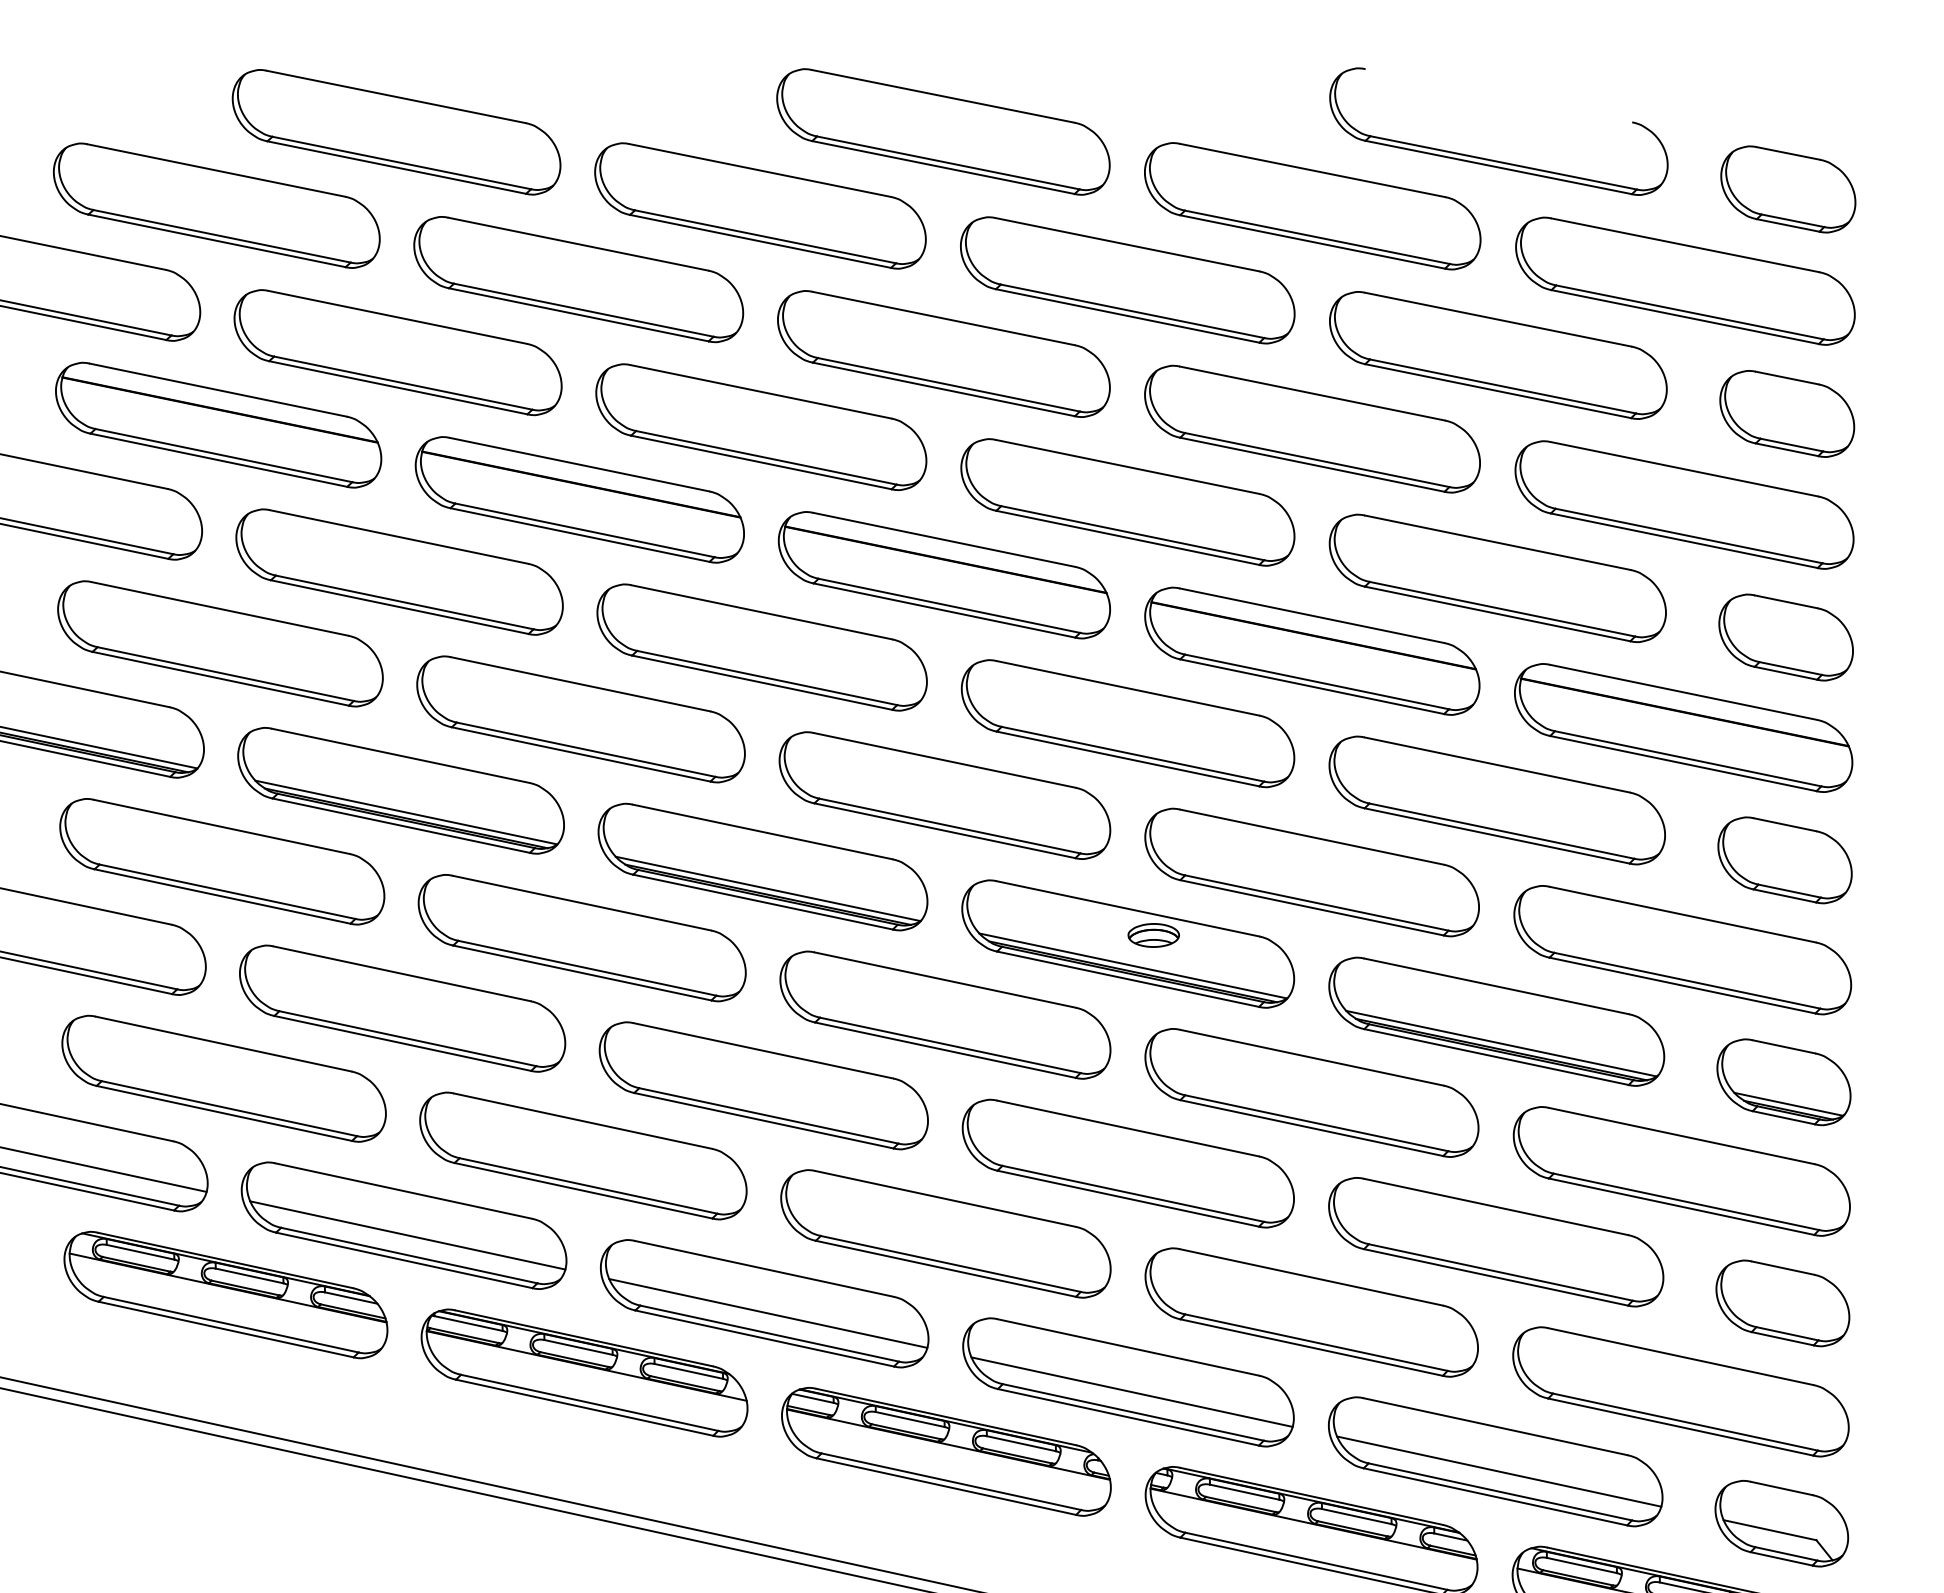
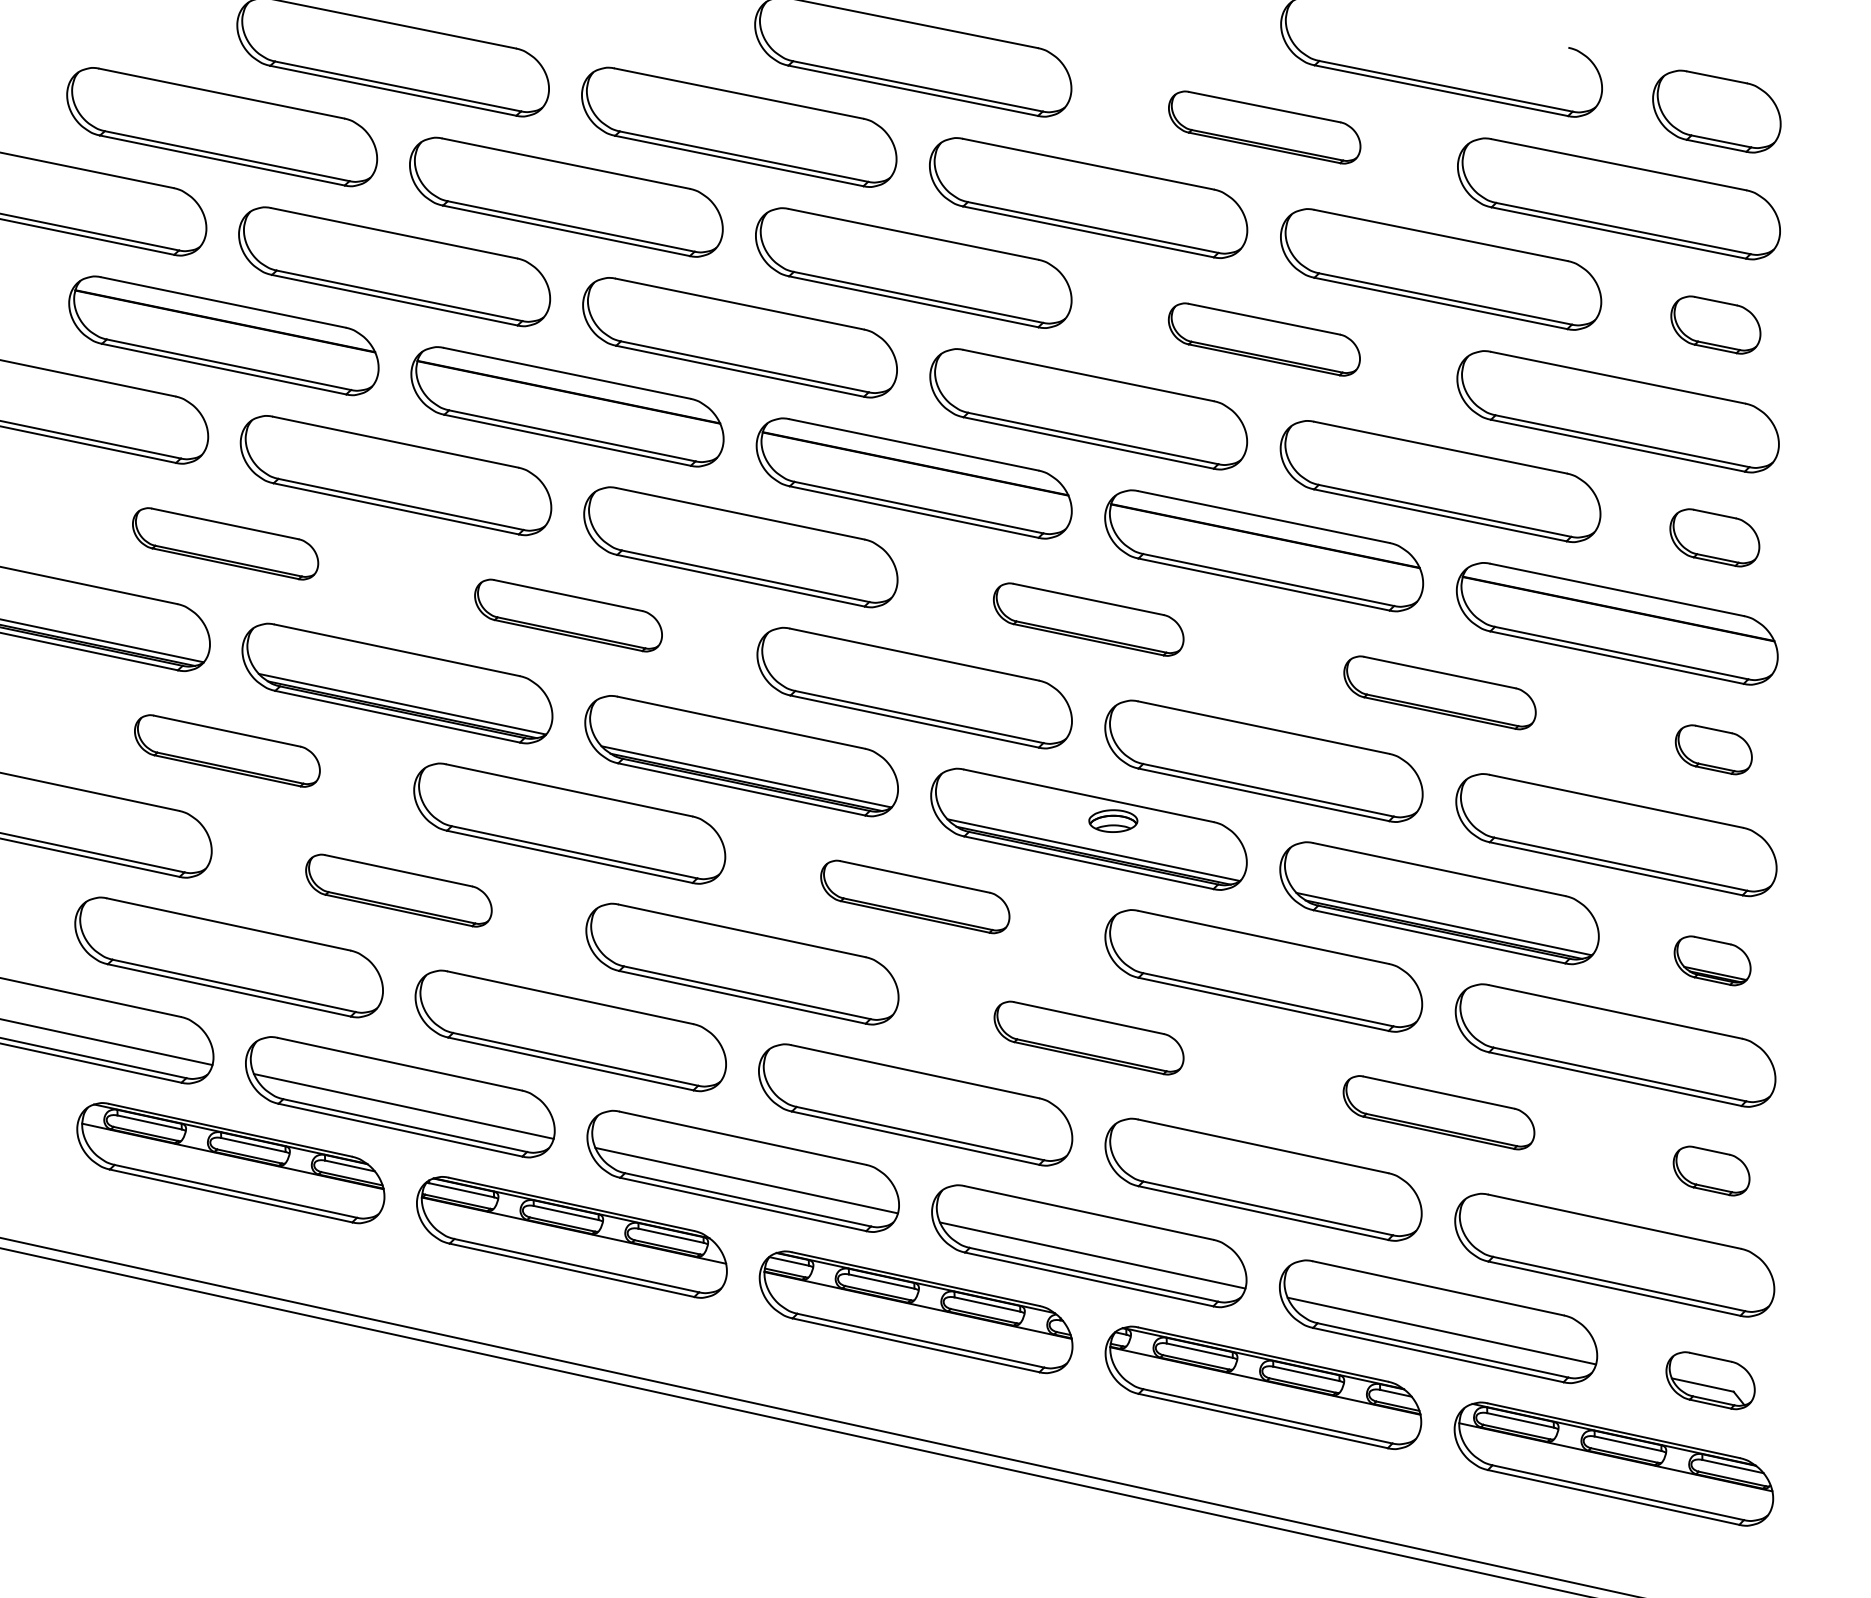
part: (1312, 206) -> (1264, 127), size x0.6
part: (1786, 413) -> (1715, 324), size x0.7
part: (1312, 429) -> (1264, 339), size x0.6
part: (1785, 637) -> (1714, 537), size x0.7
part: (220, 643) -> (225, 543), size x0.6
part: (580, 719) -> (568, 615), size x0.6
part: (1127, 723) -> (1088, 619), size x0.6
part: (1496, 800) -> (1439, 692), size x0.6
part: (1784, 860) -> (1713, 749), size x0.6
part: (222, 861) -> (227, 750), size x0.6
part: (402, 1008) -> (398, 890), size x0.6
part: (945, 1014) -> (915, 896), size x0.6
part: (1783, 1081) -> (1712, 960), size x0.6
part: (1127, 1162) -> (1088, 1037), size x0.6
part: (1495, 1241) -> (1438, 1112), size x0.6
part: (1782, 1302) -> (1711, 1170), size x0.6
part: (1781, 1523) -> (1710, 1380), size x0.7

